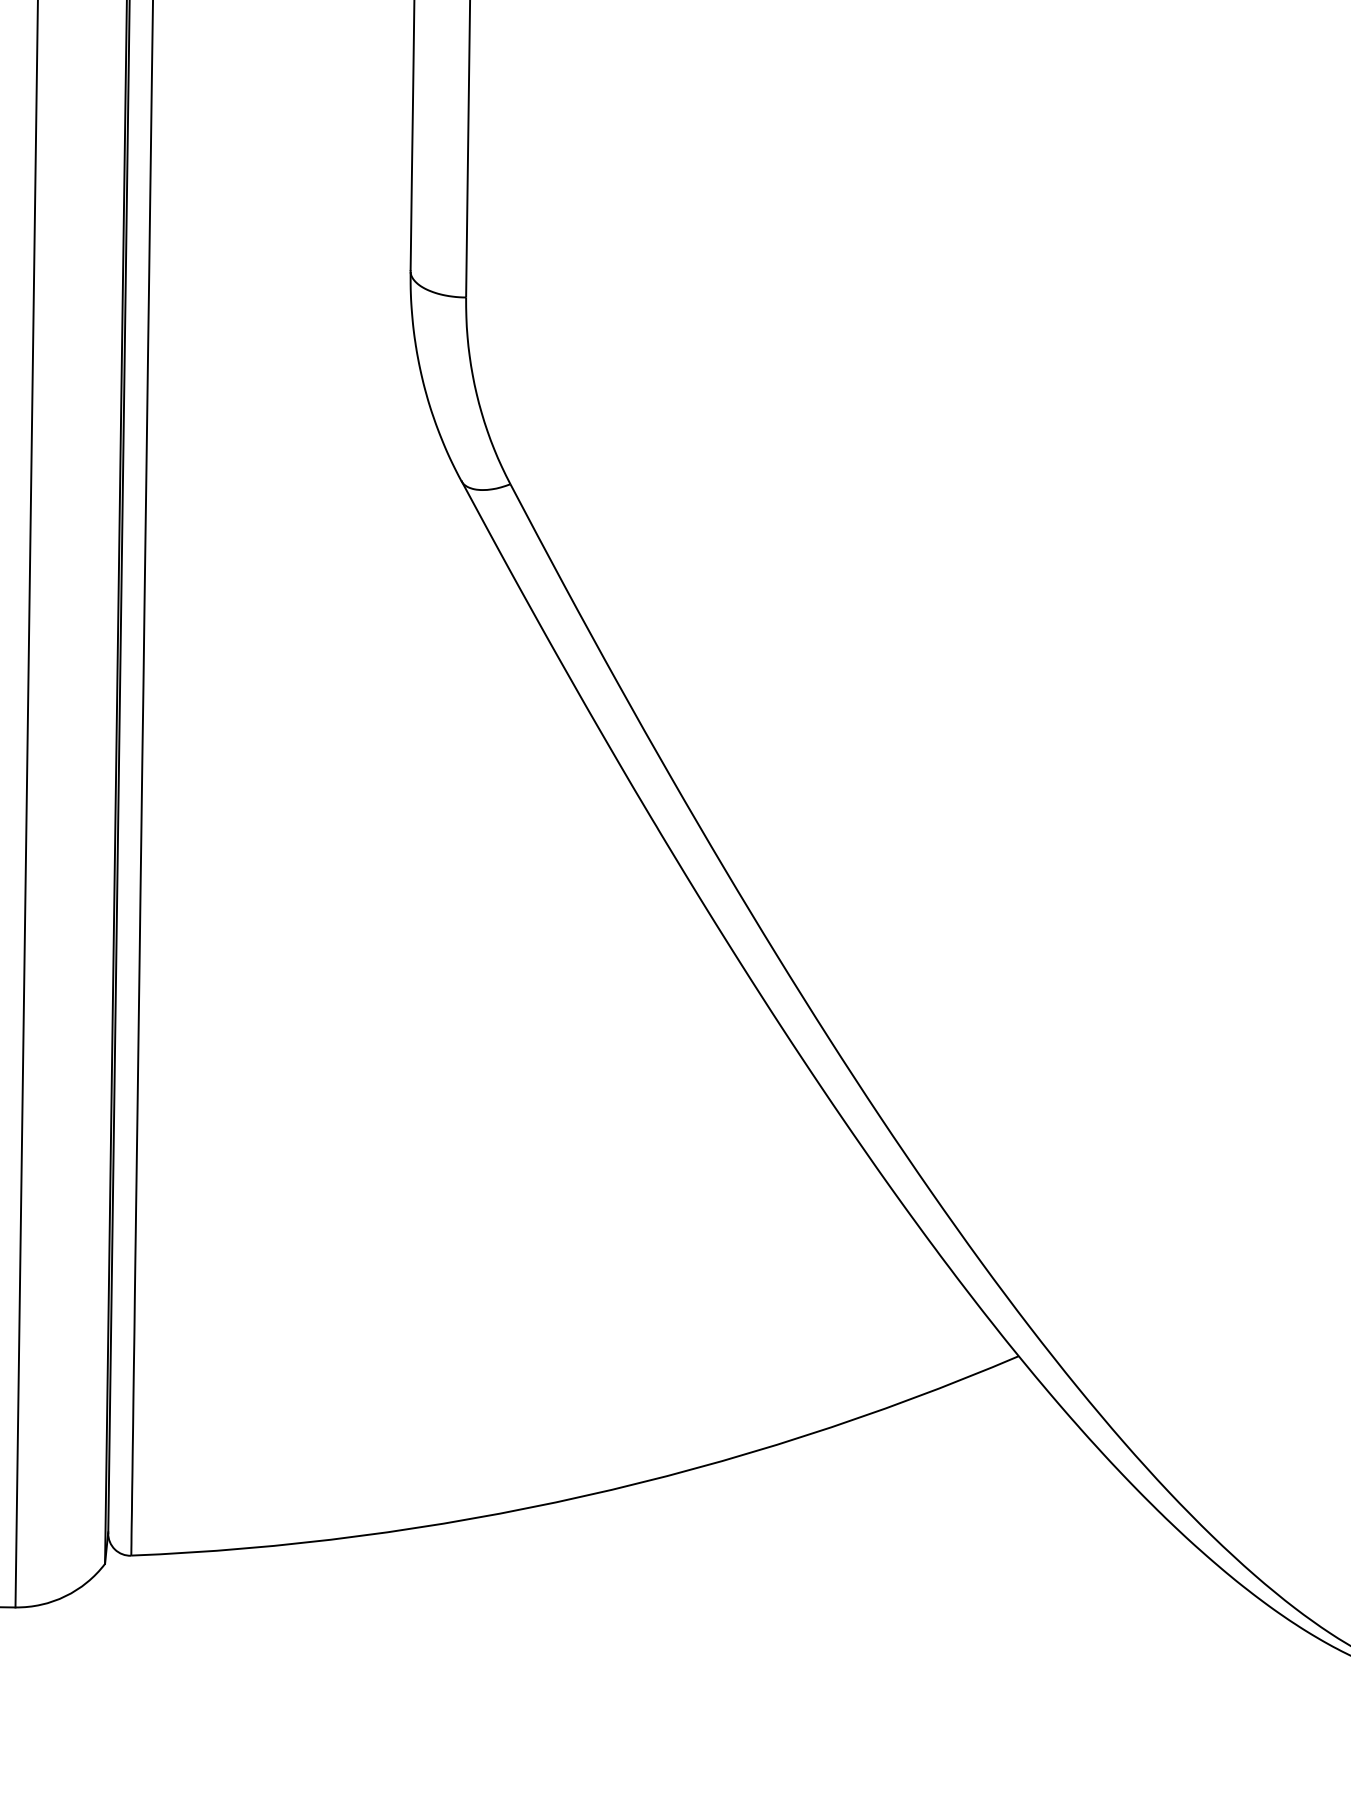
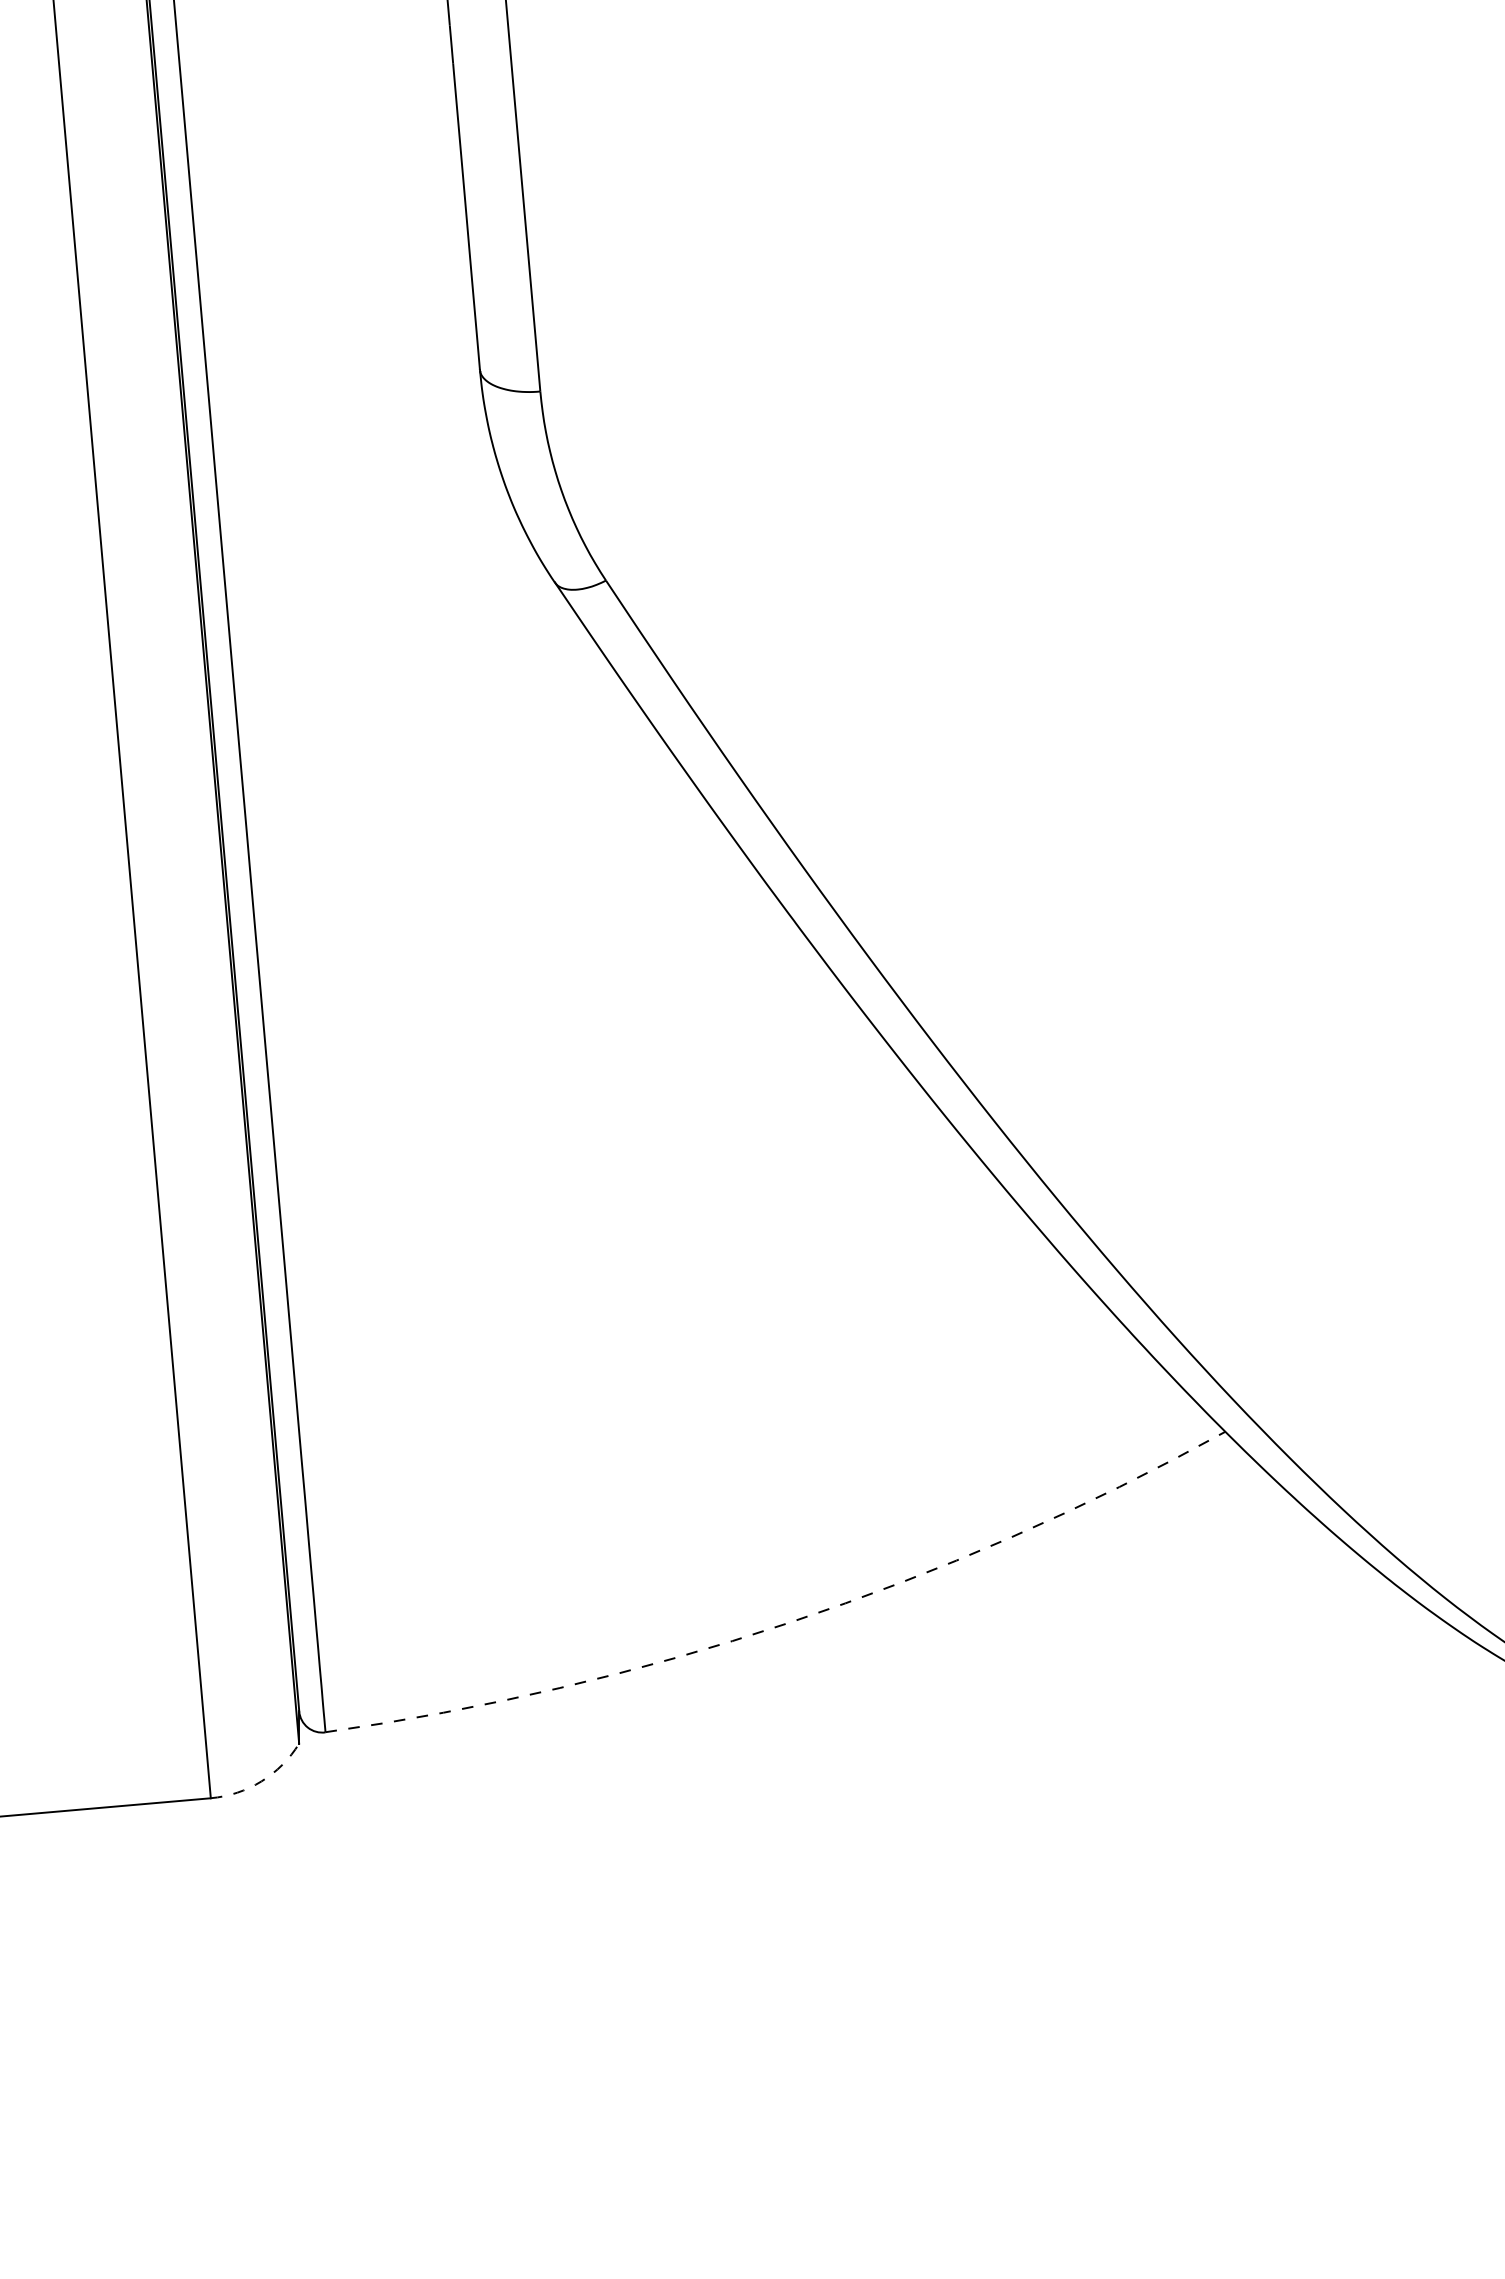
arc: (584, 1495) -> (789, 1622), solid -> dashed
arc: (65, 1596) -> (261, 1781), solid -> dashed

